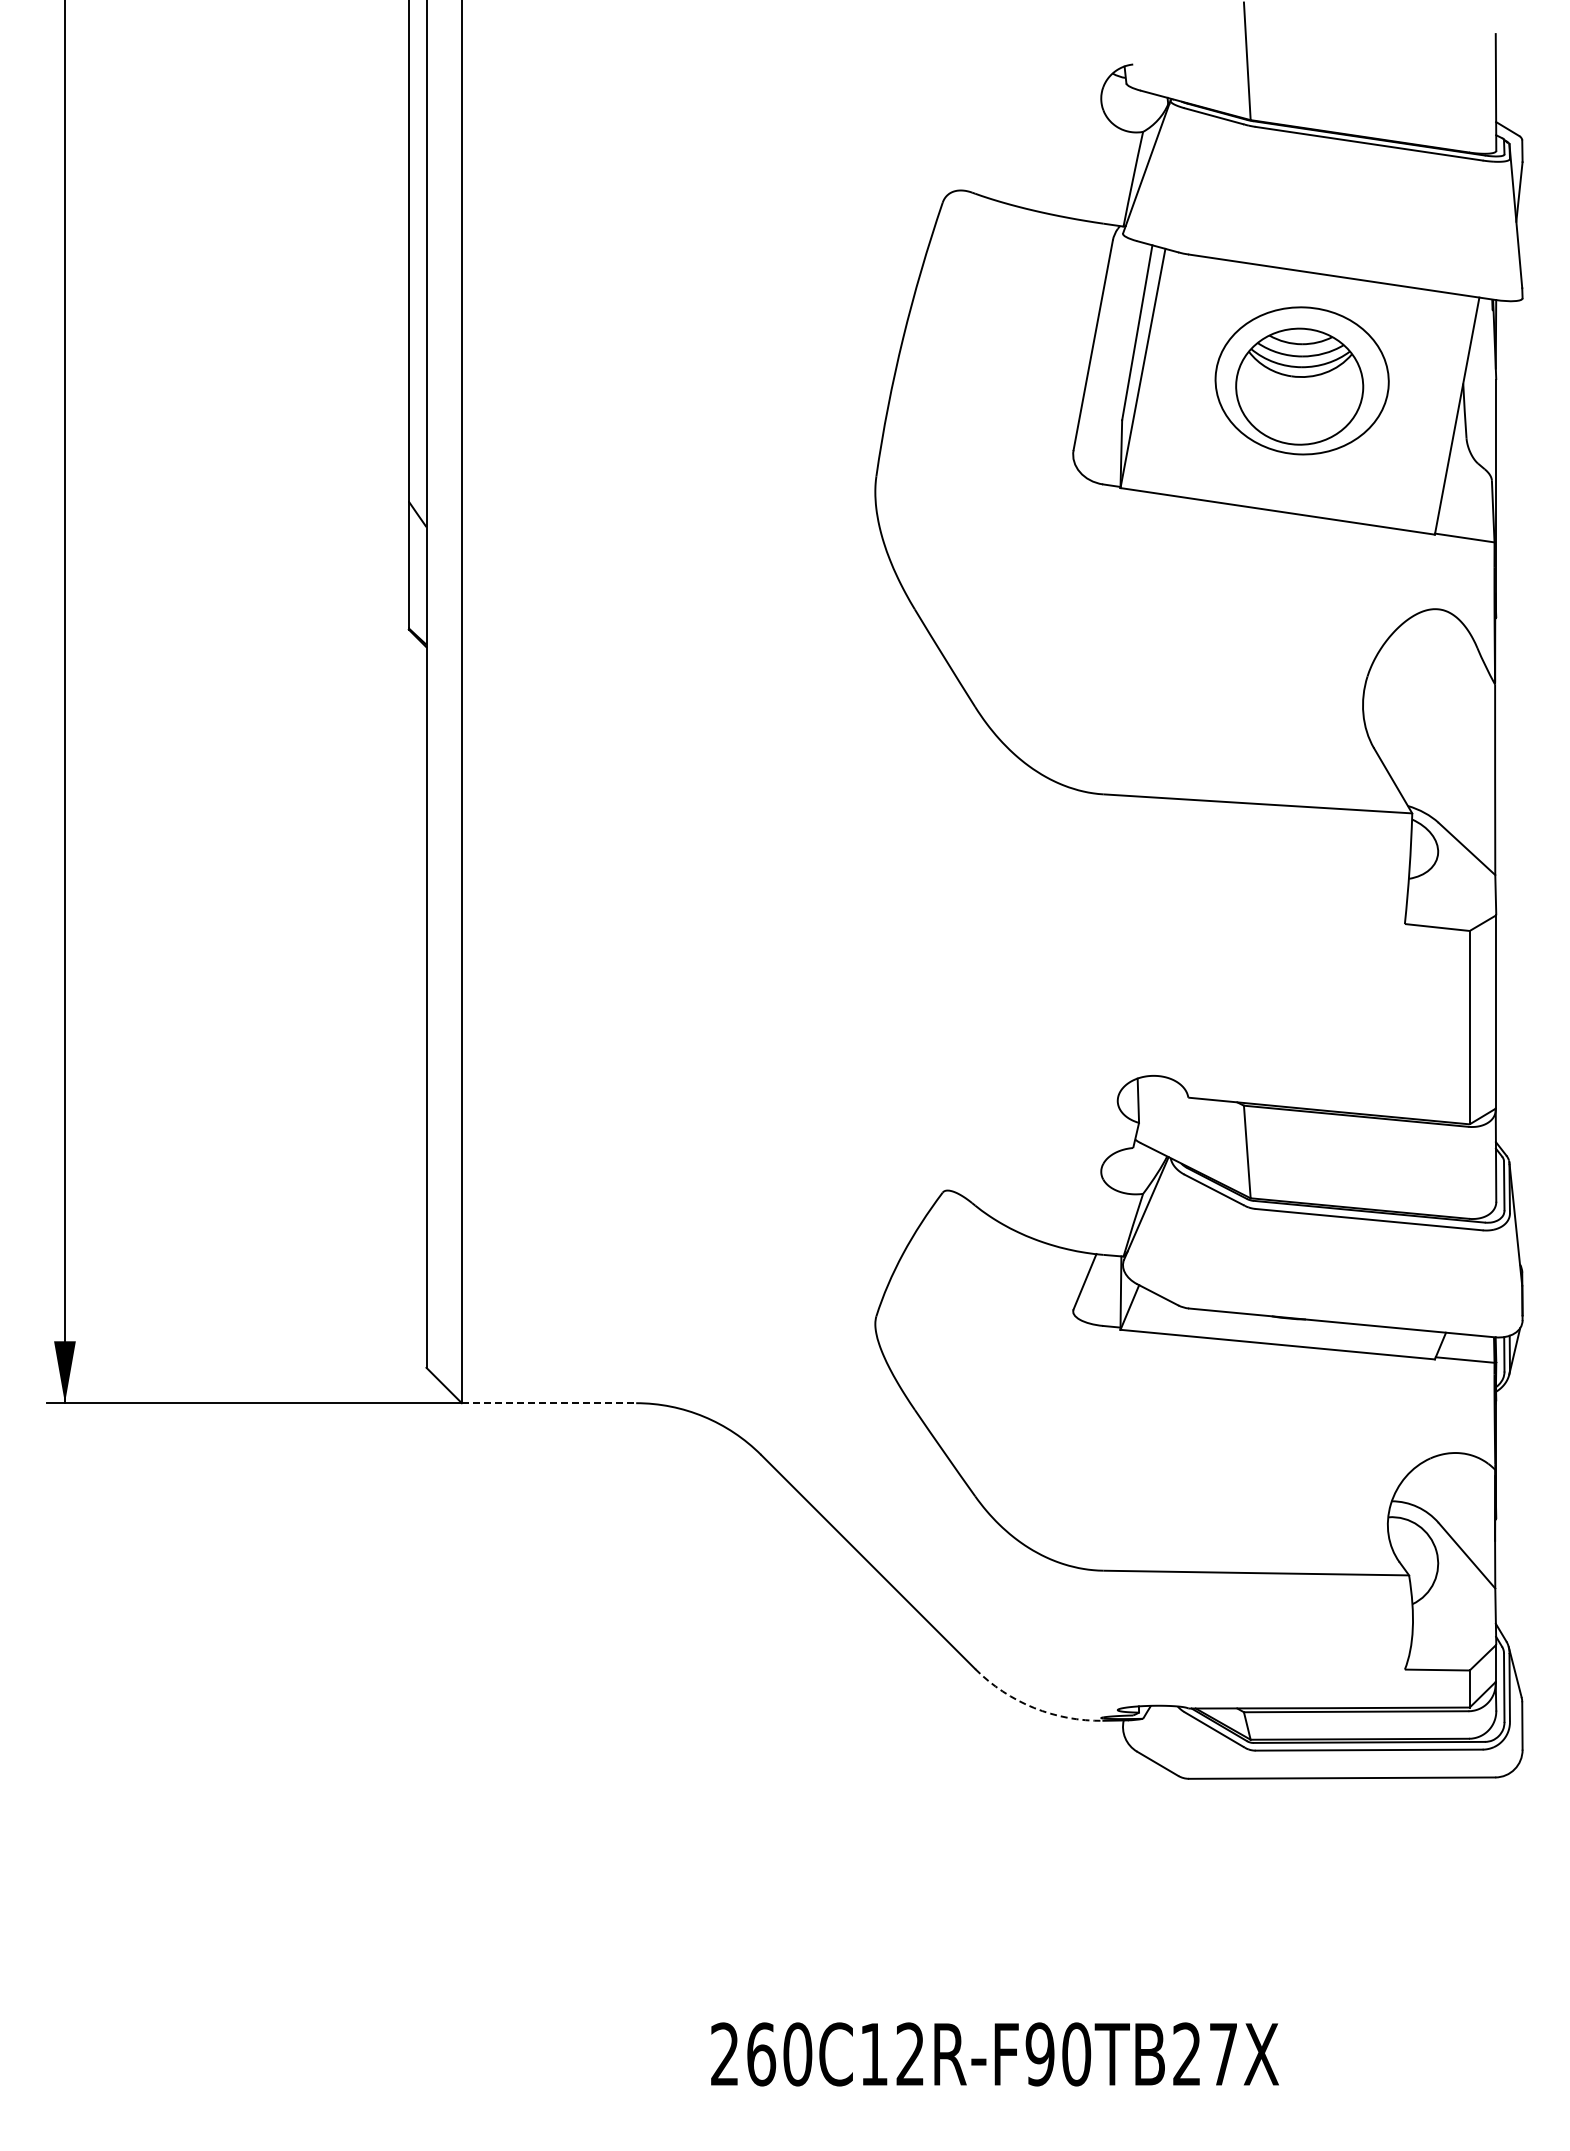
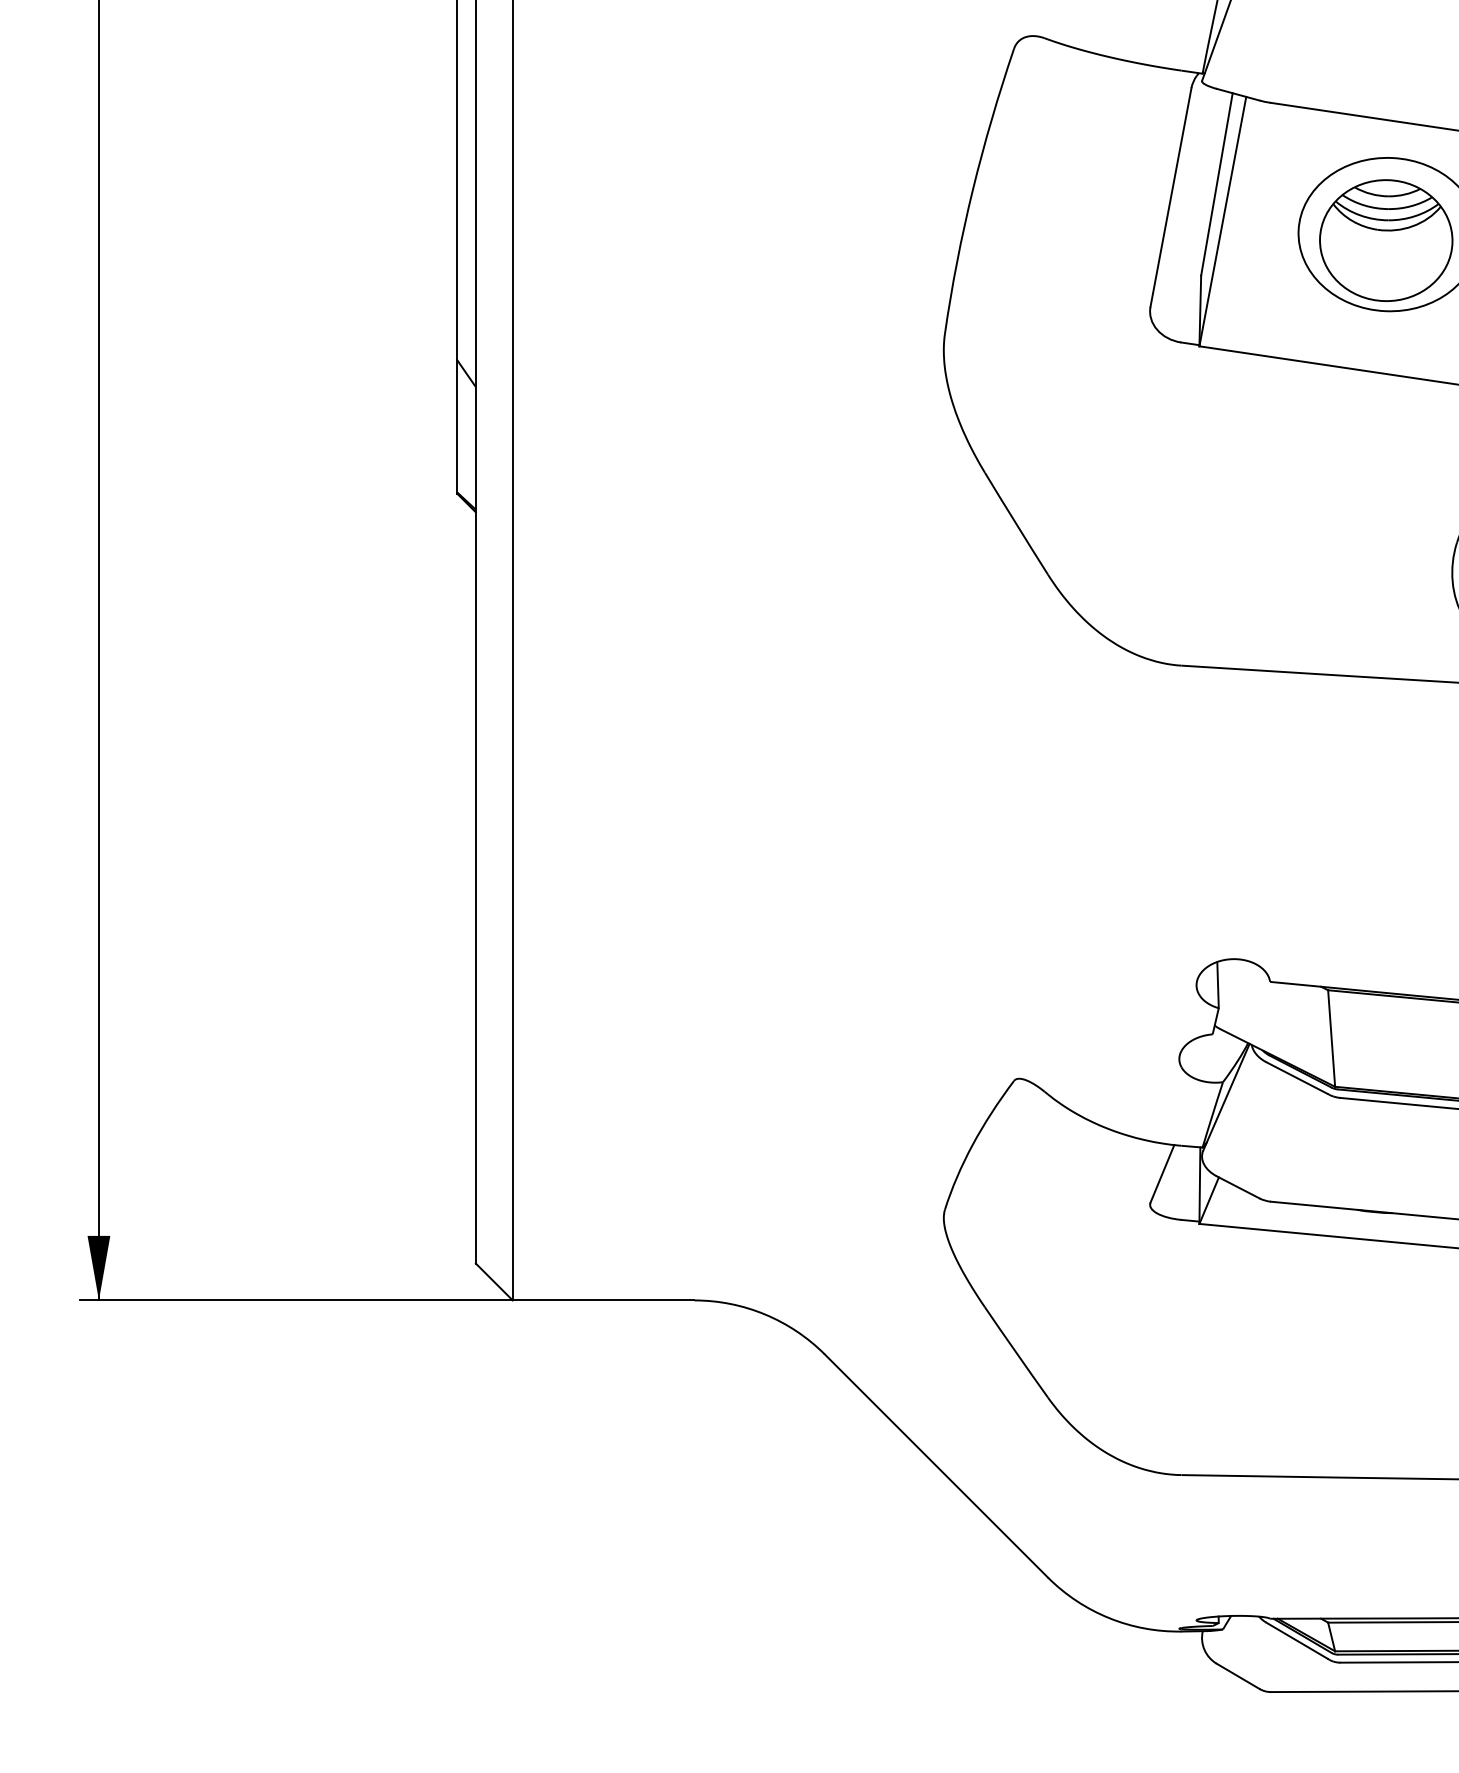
line: (549, 1403) -> (604, 1300), dashed -> solid
arc: (1034, 1707) -> (1109, 1617), dashed -> solid

